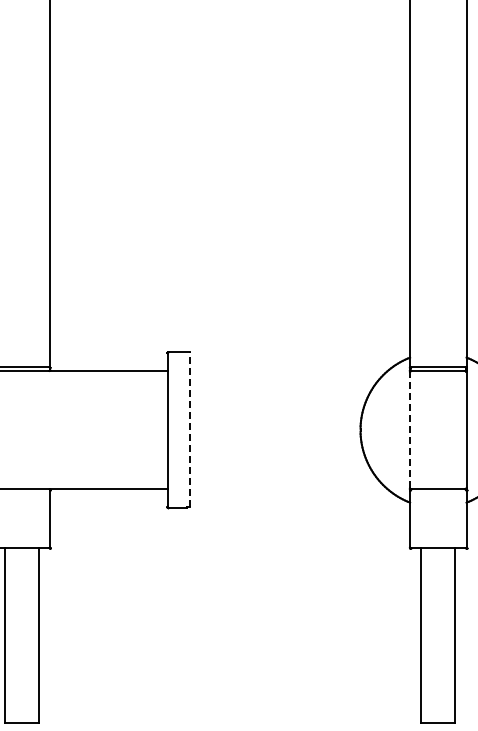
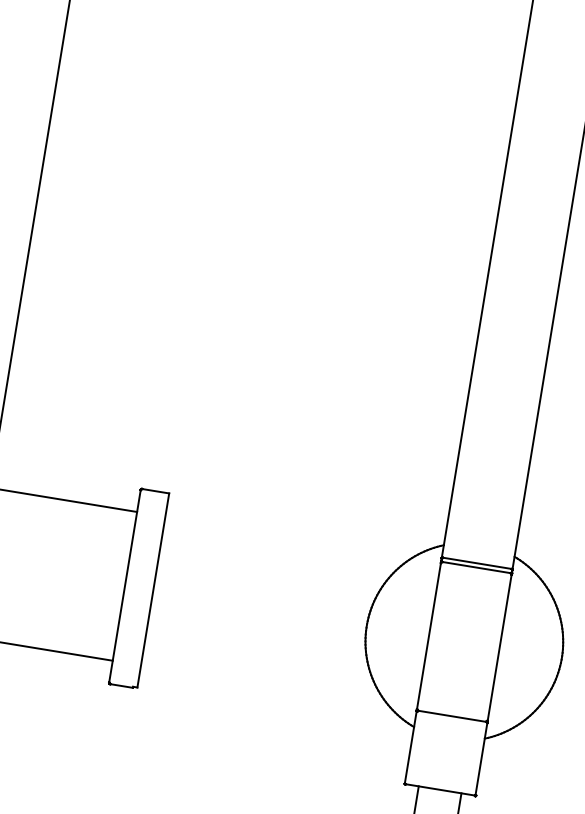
line: (190, 429) -> (153, 590), dashed -> solid
line: (410, 429) -> (429, 635), dashed -> solid

